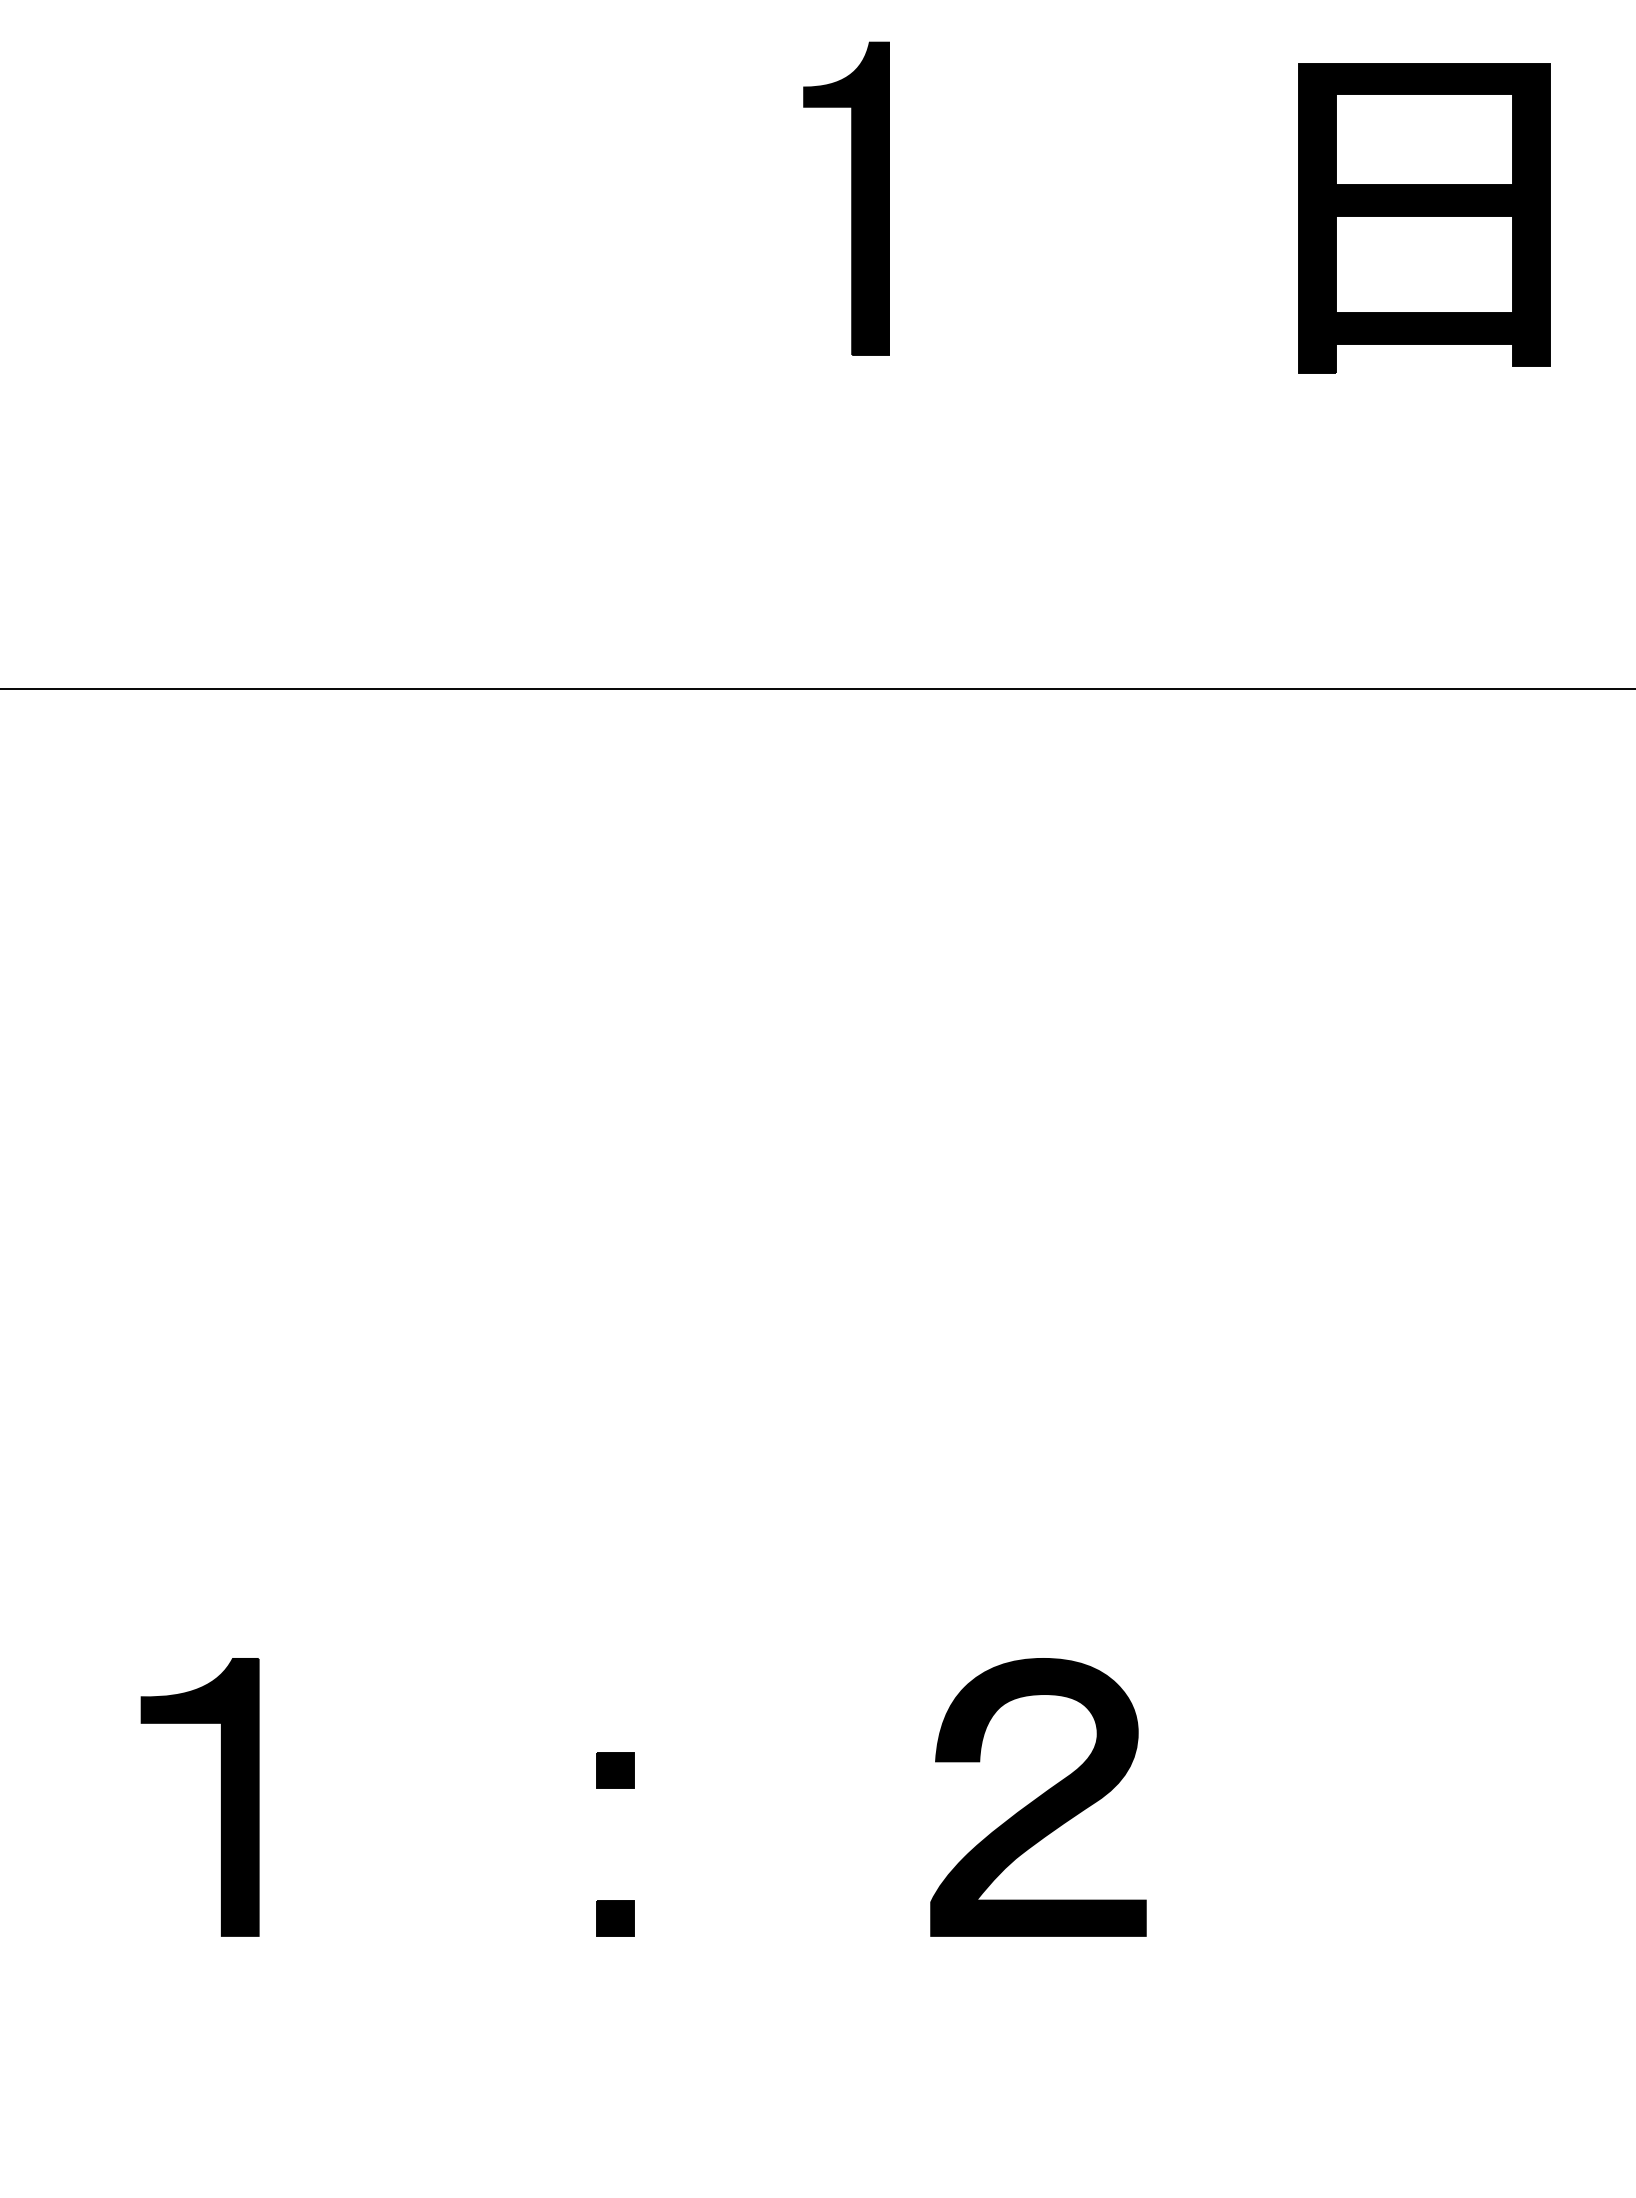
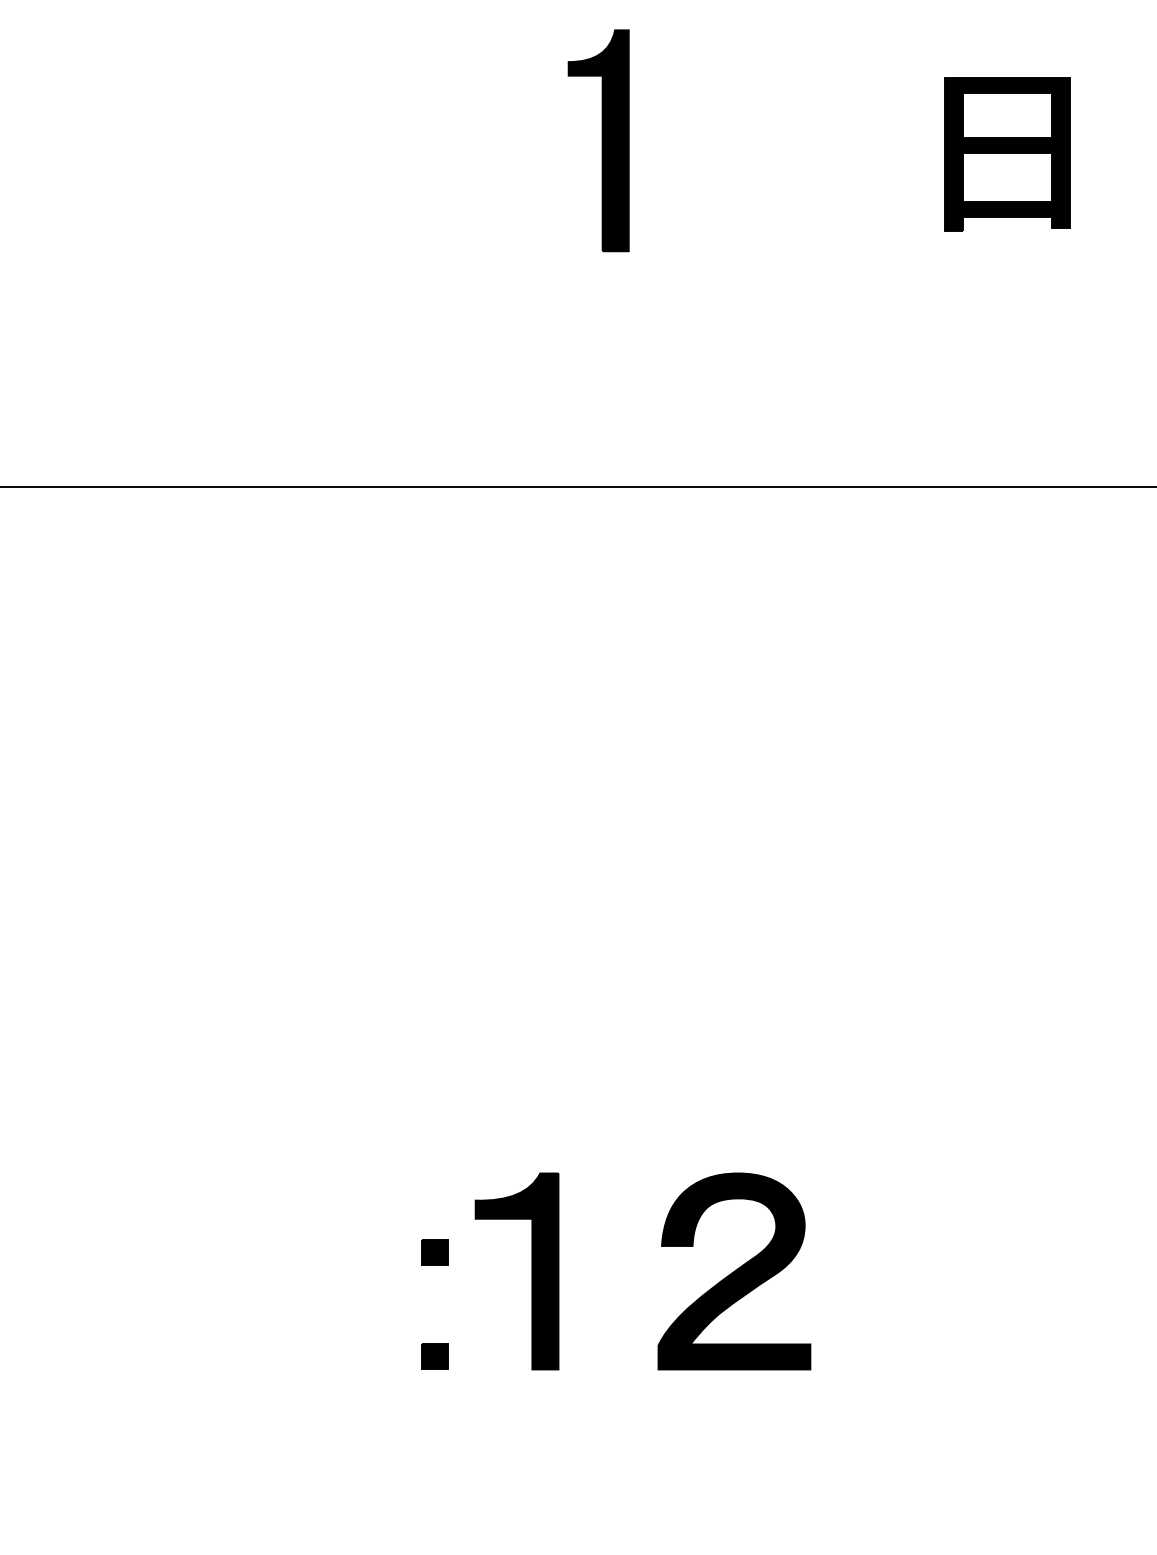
part: (1424, 218) -> (1007, 154), size x0.7
part: (221, 1797) -> (532, 1271), moved

